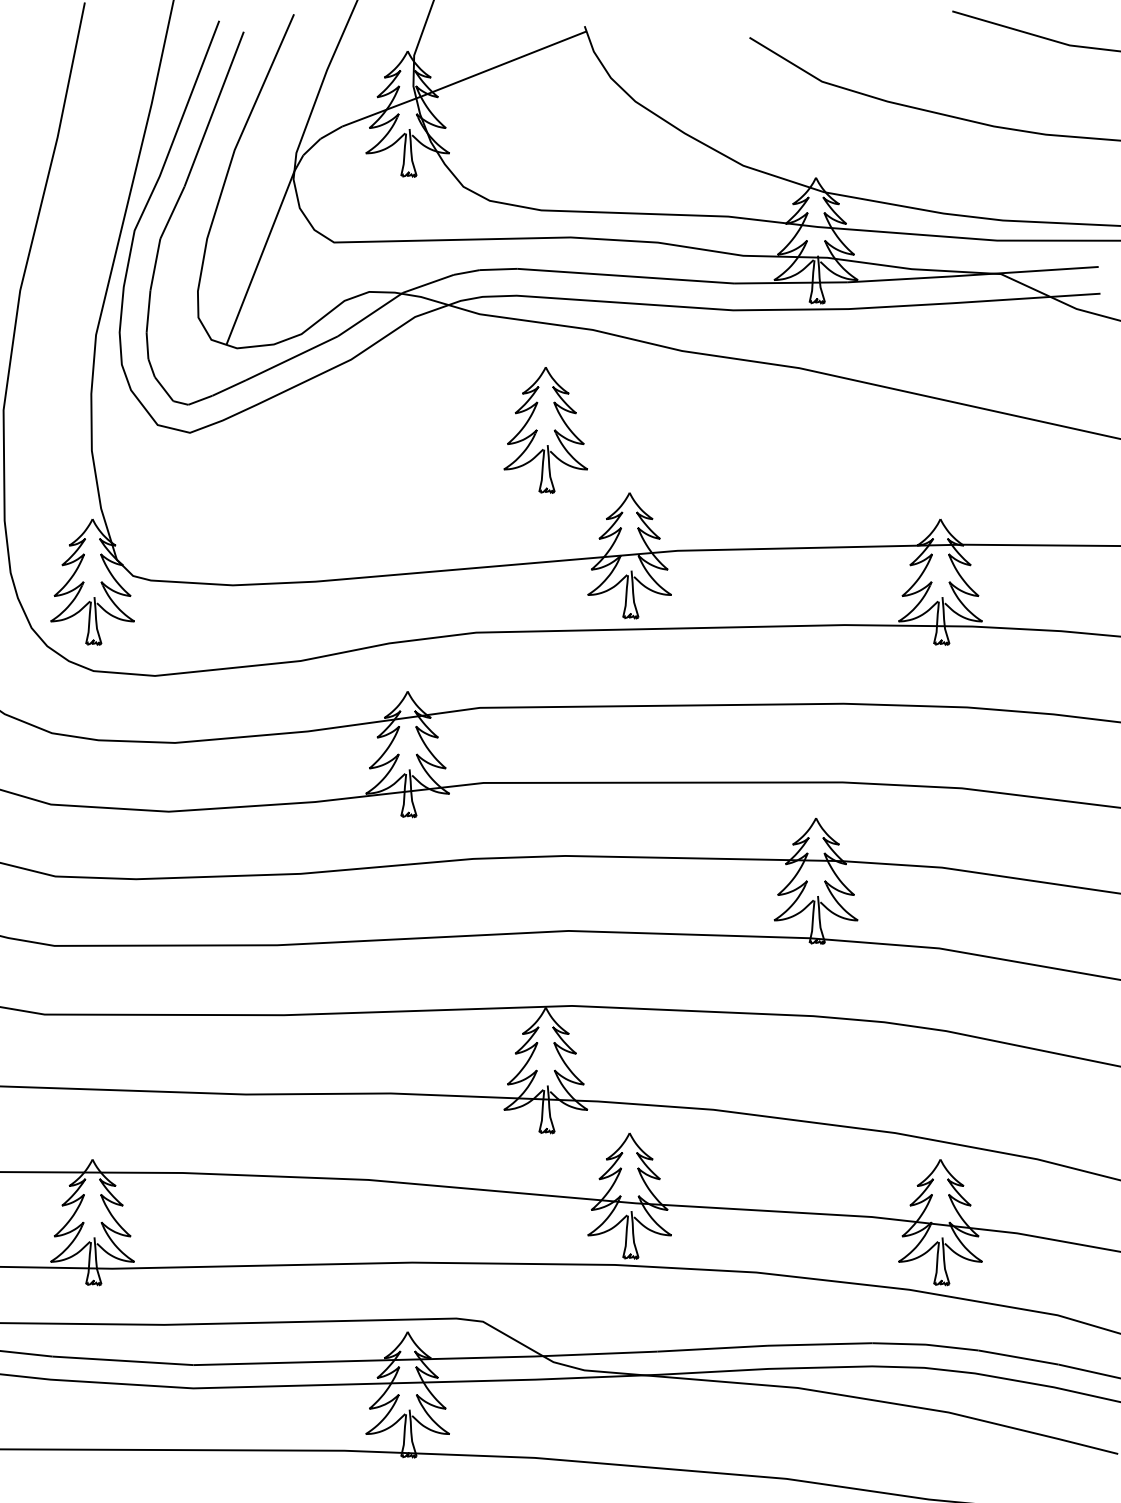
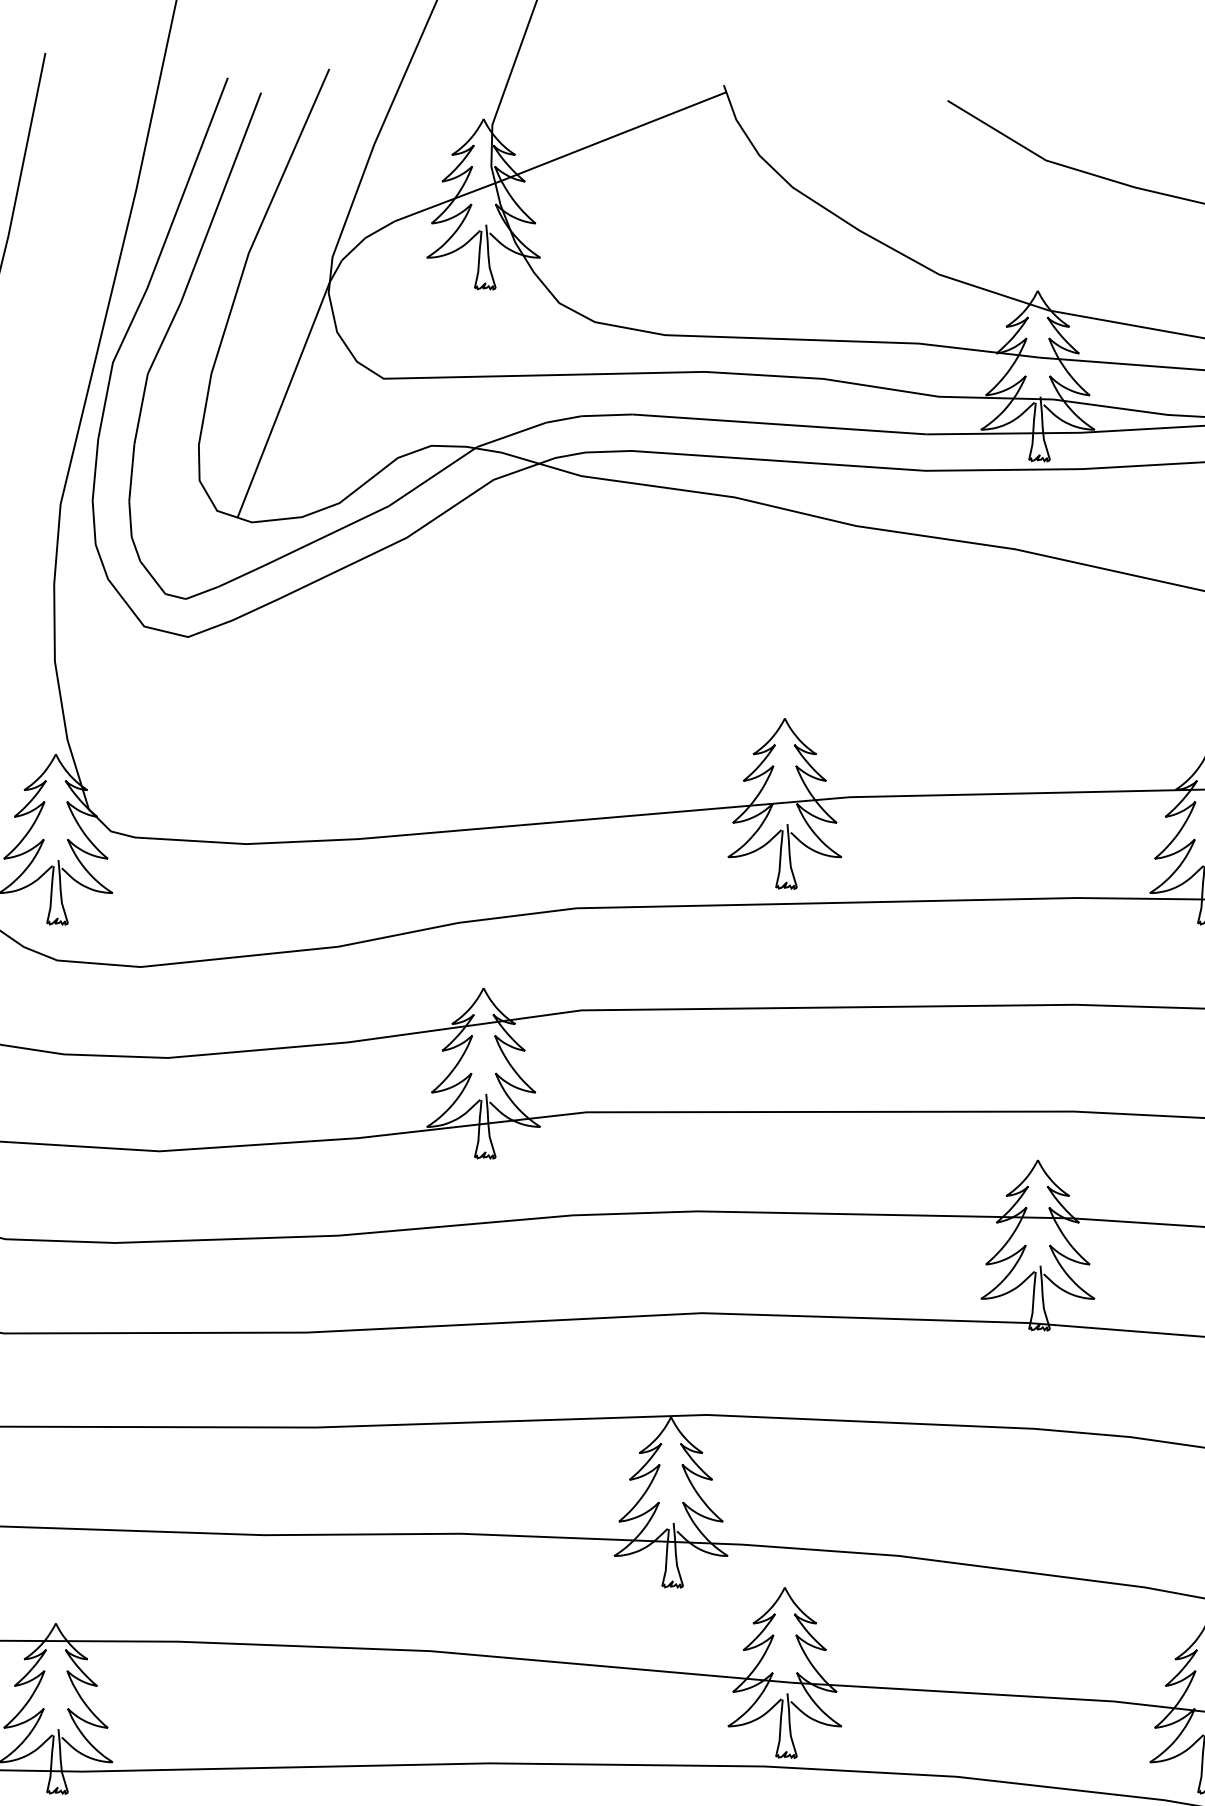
part: (545, 430) -> (670, 633), removed

